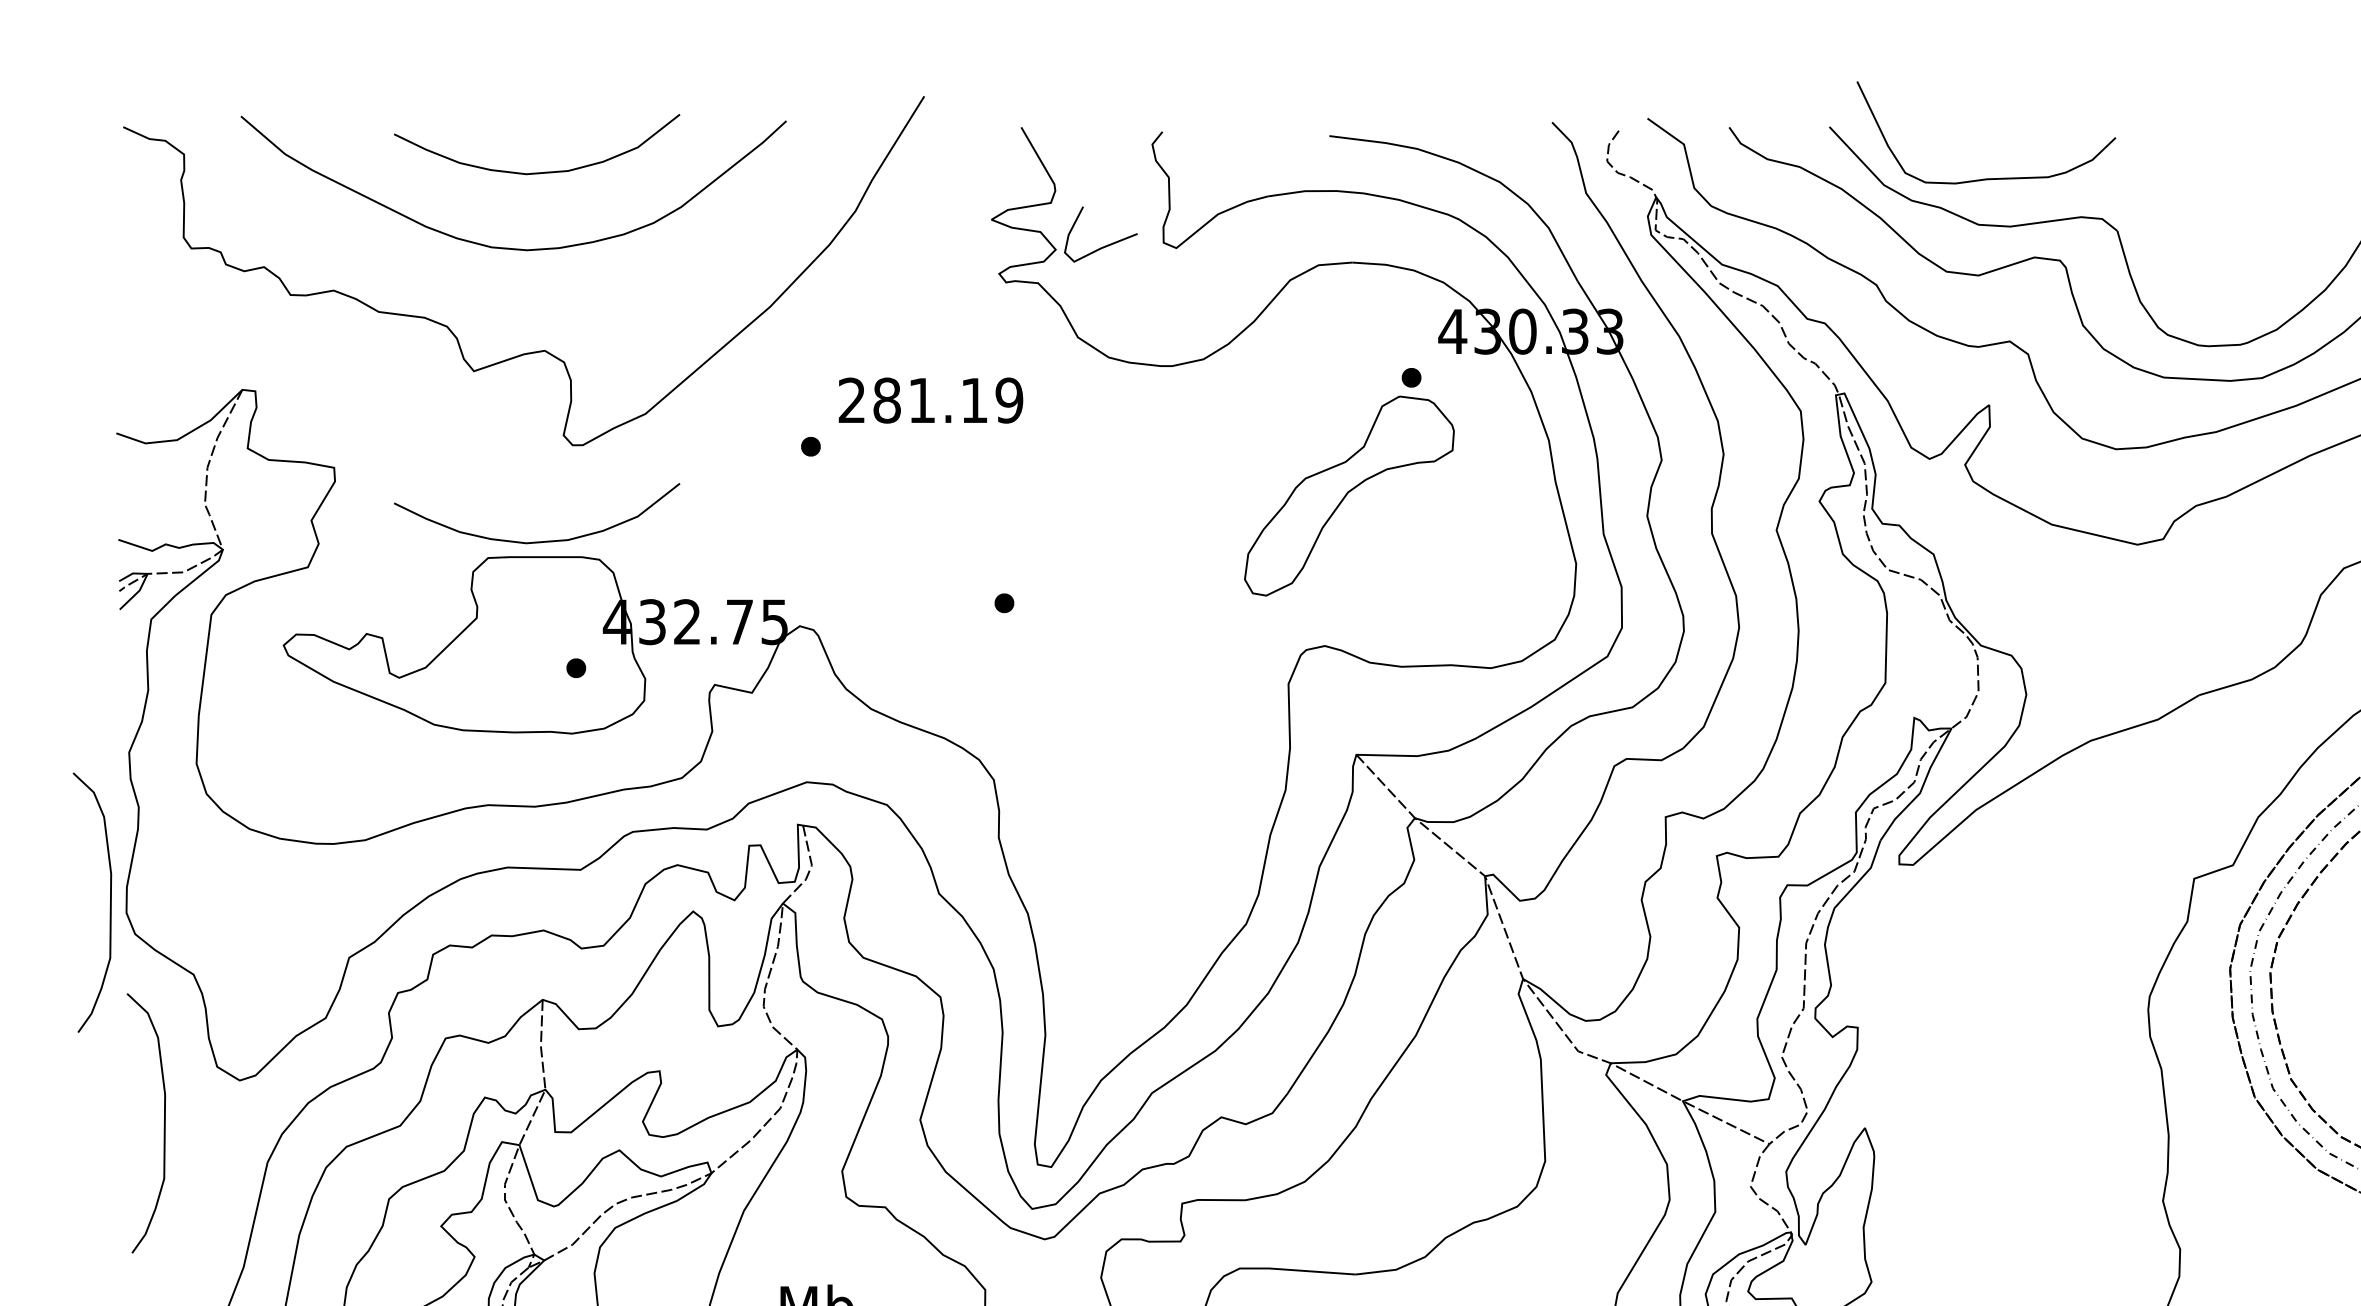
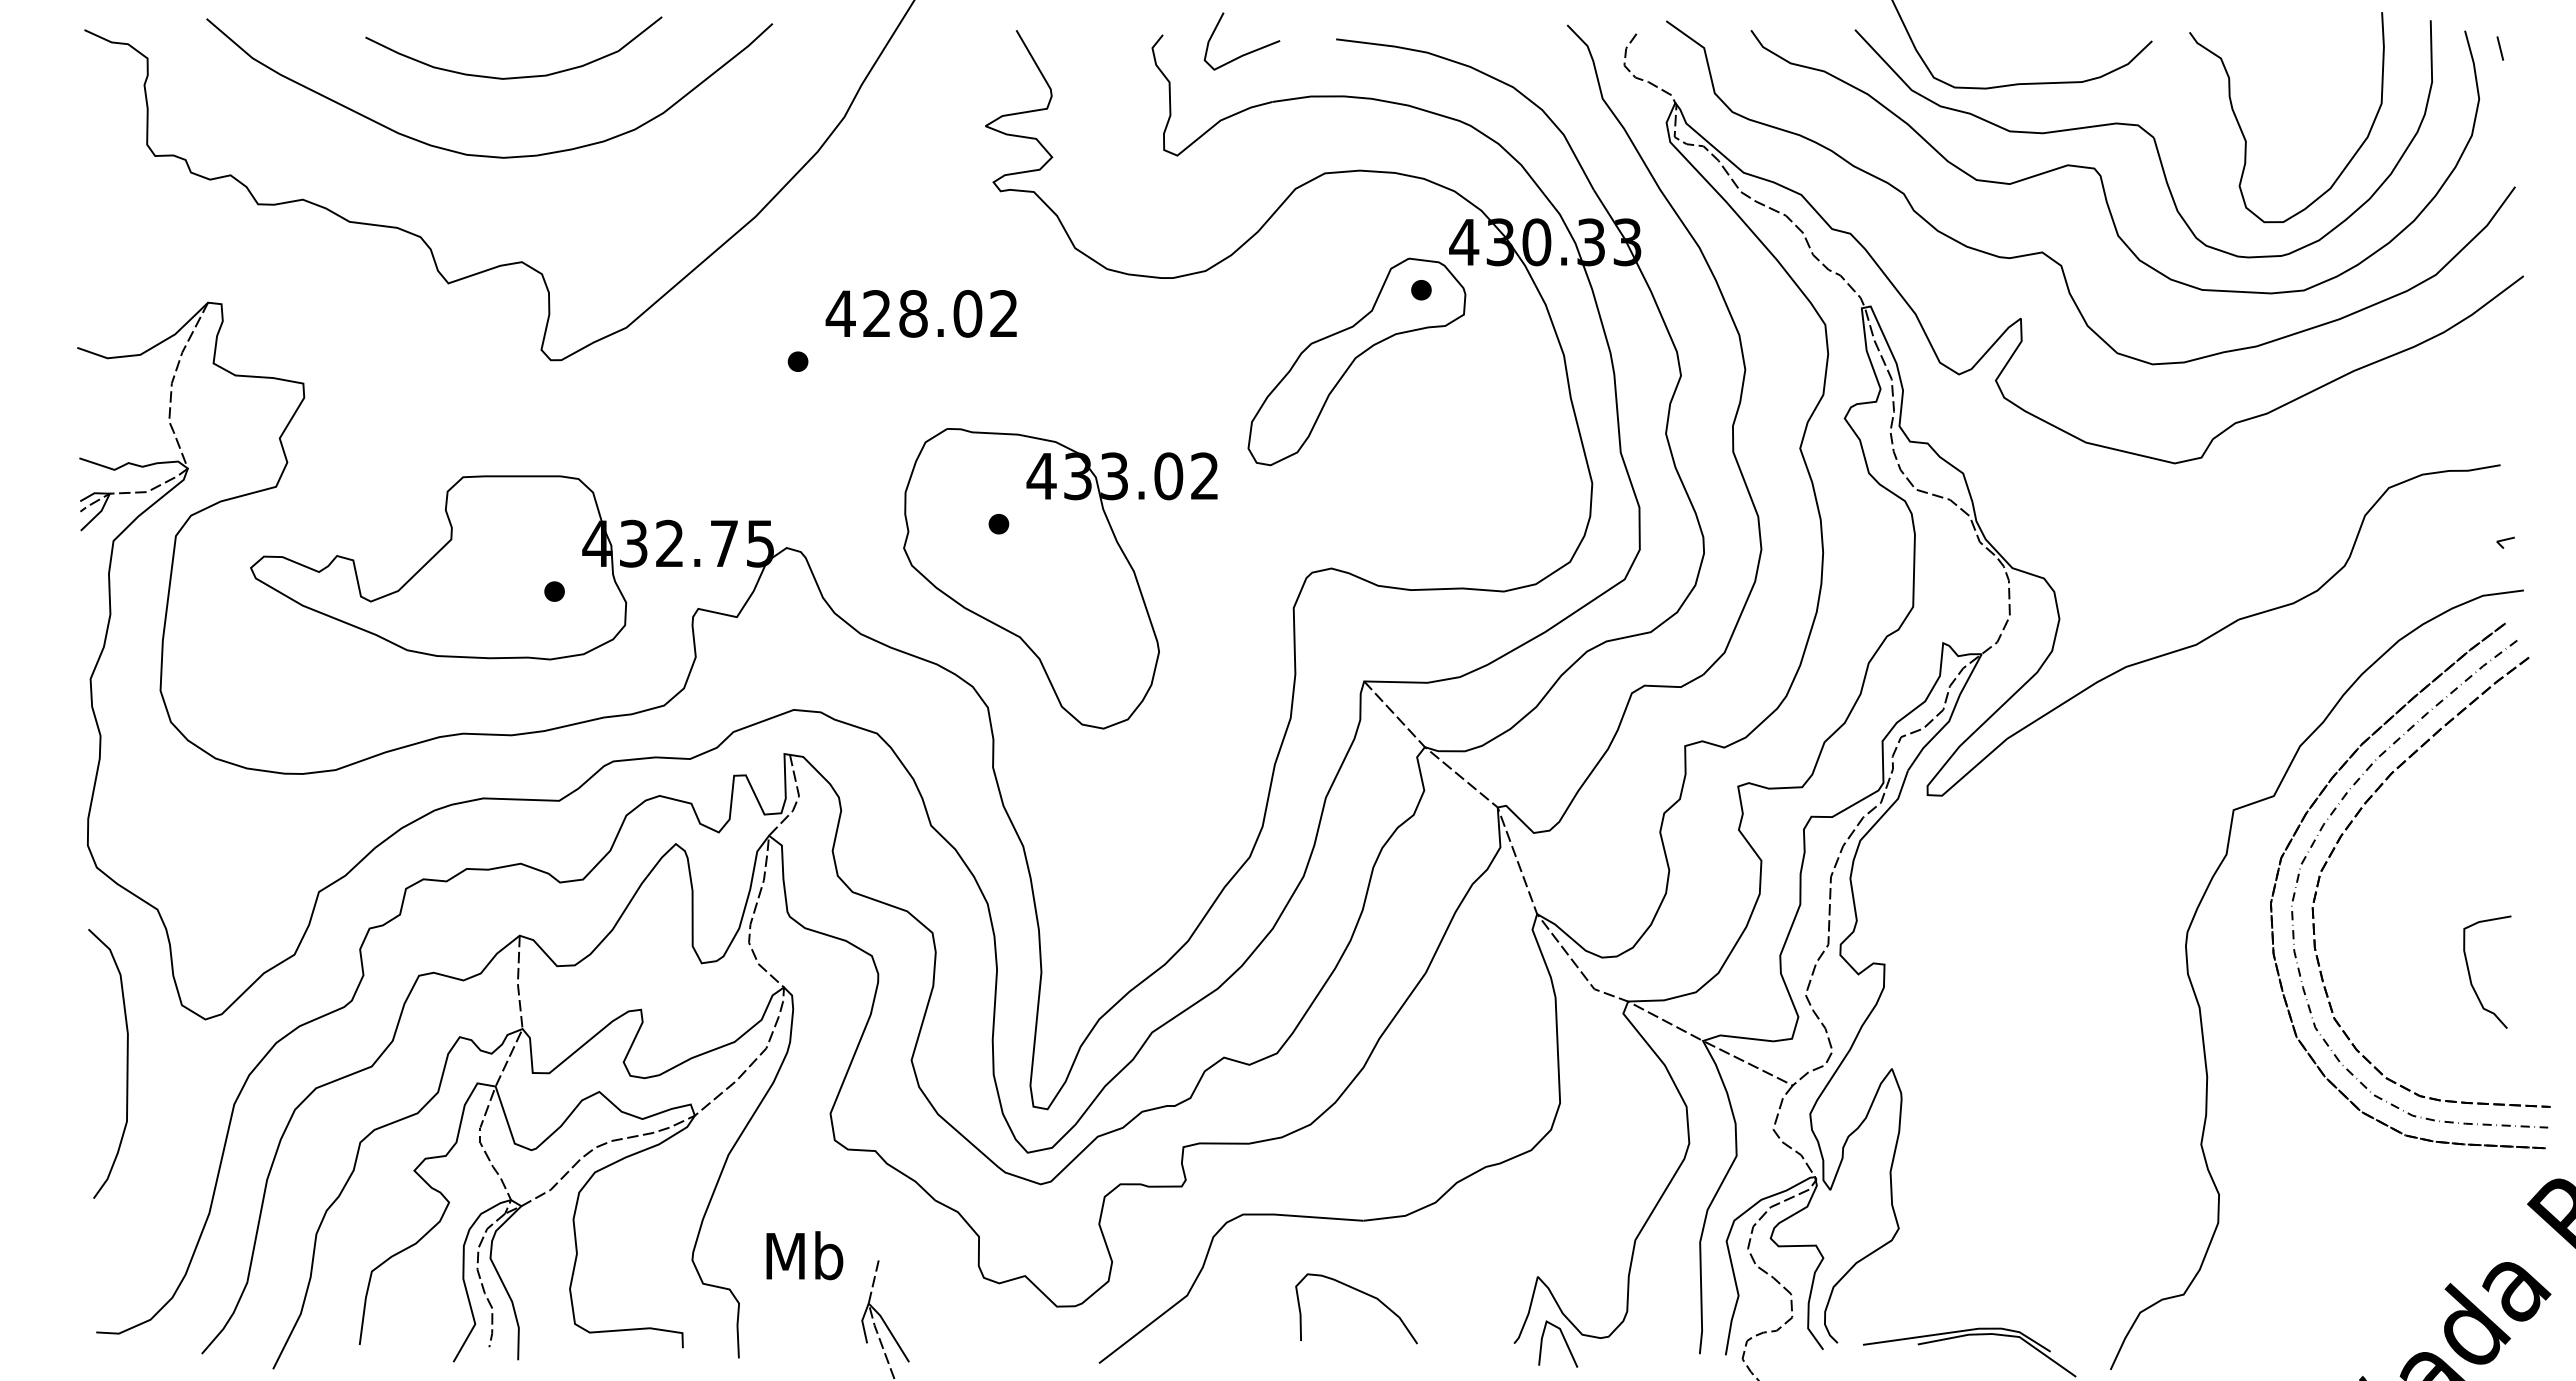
curve: (2203, 225) -> (2243, 132), added
curve: (1106, 245) -> (1247, 52), moved
text: (929, 400) -> (921, 313), 281.19 -> 428.02
part: (1349, 495) -> (1356, 361), moved
curve: (540, 540) -> (517, 459), removed
part: (1063, 655) -> (1060, 578), added
curve: (109, 902) -> (70, 834), removed

